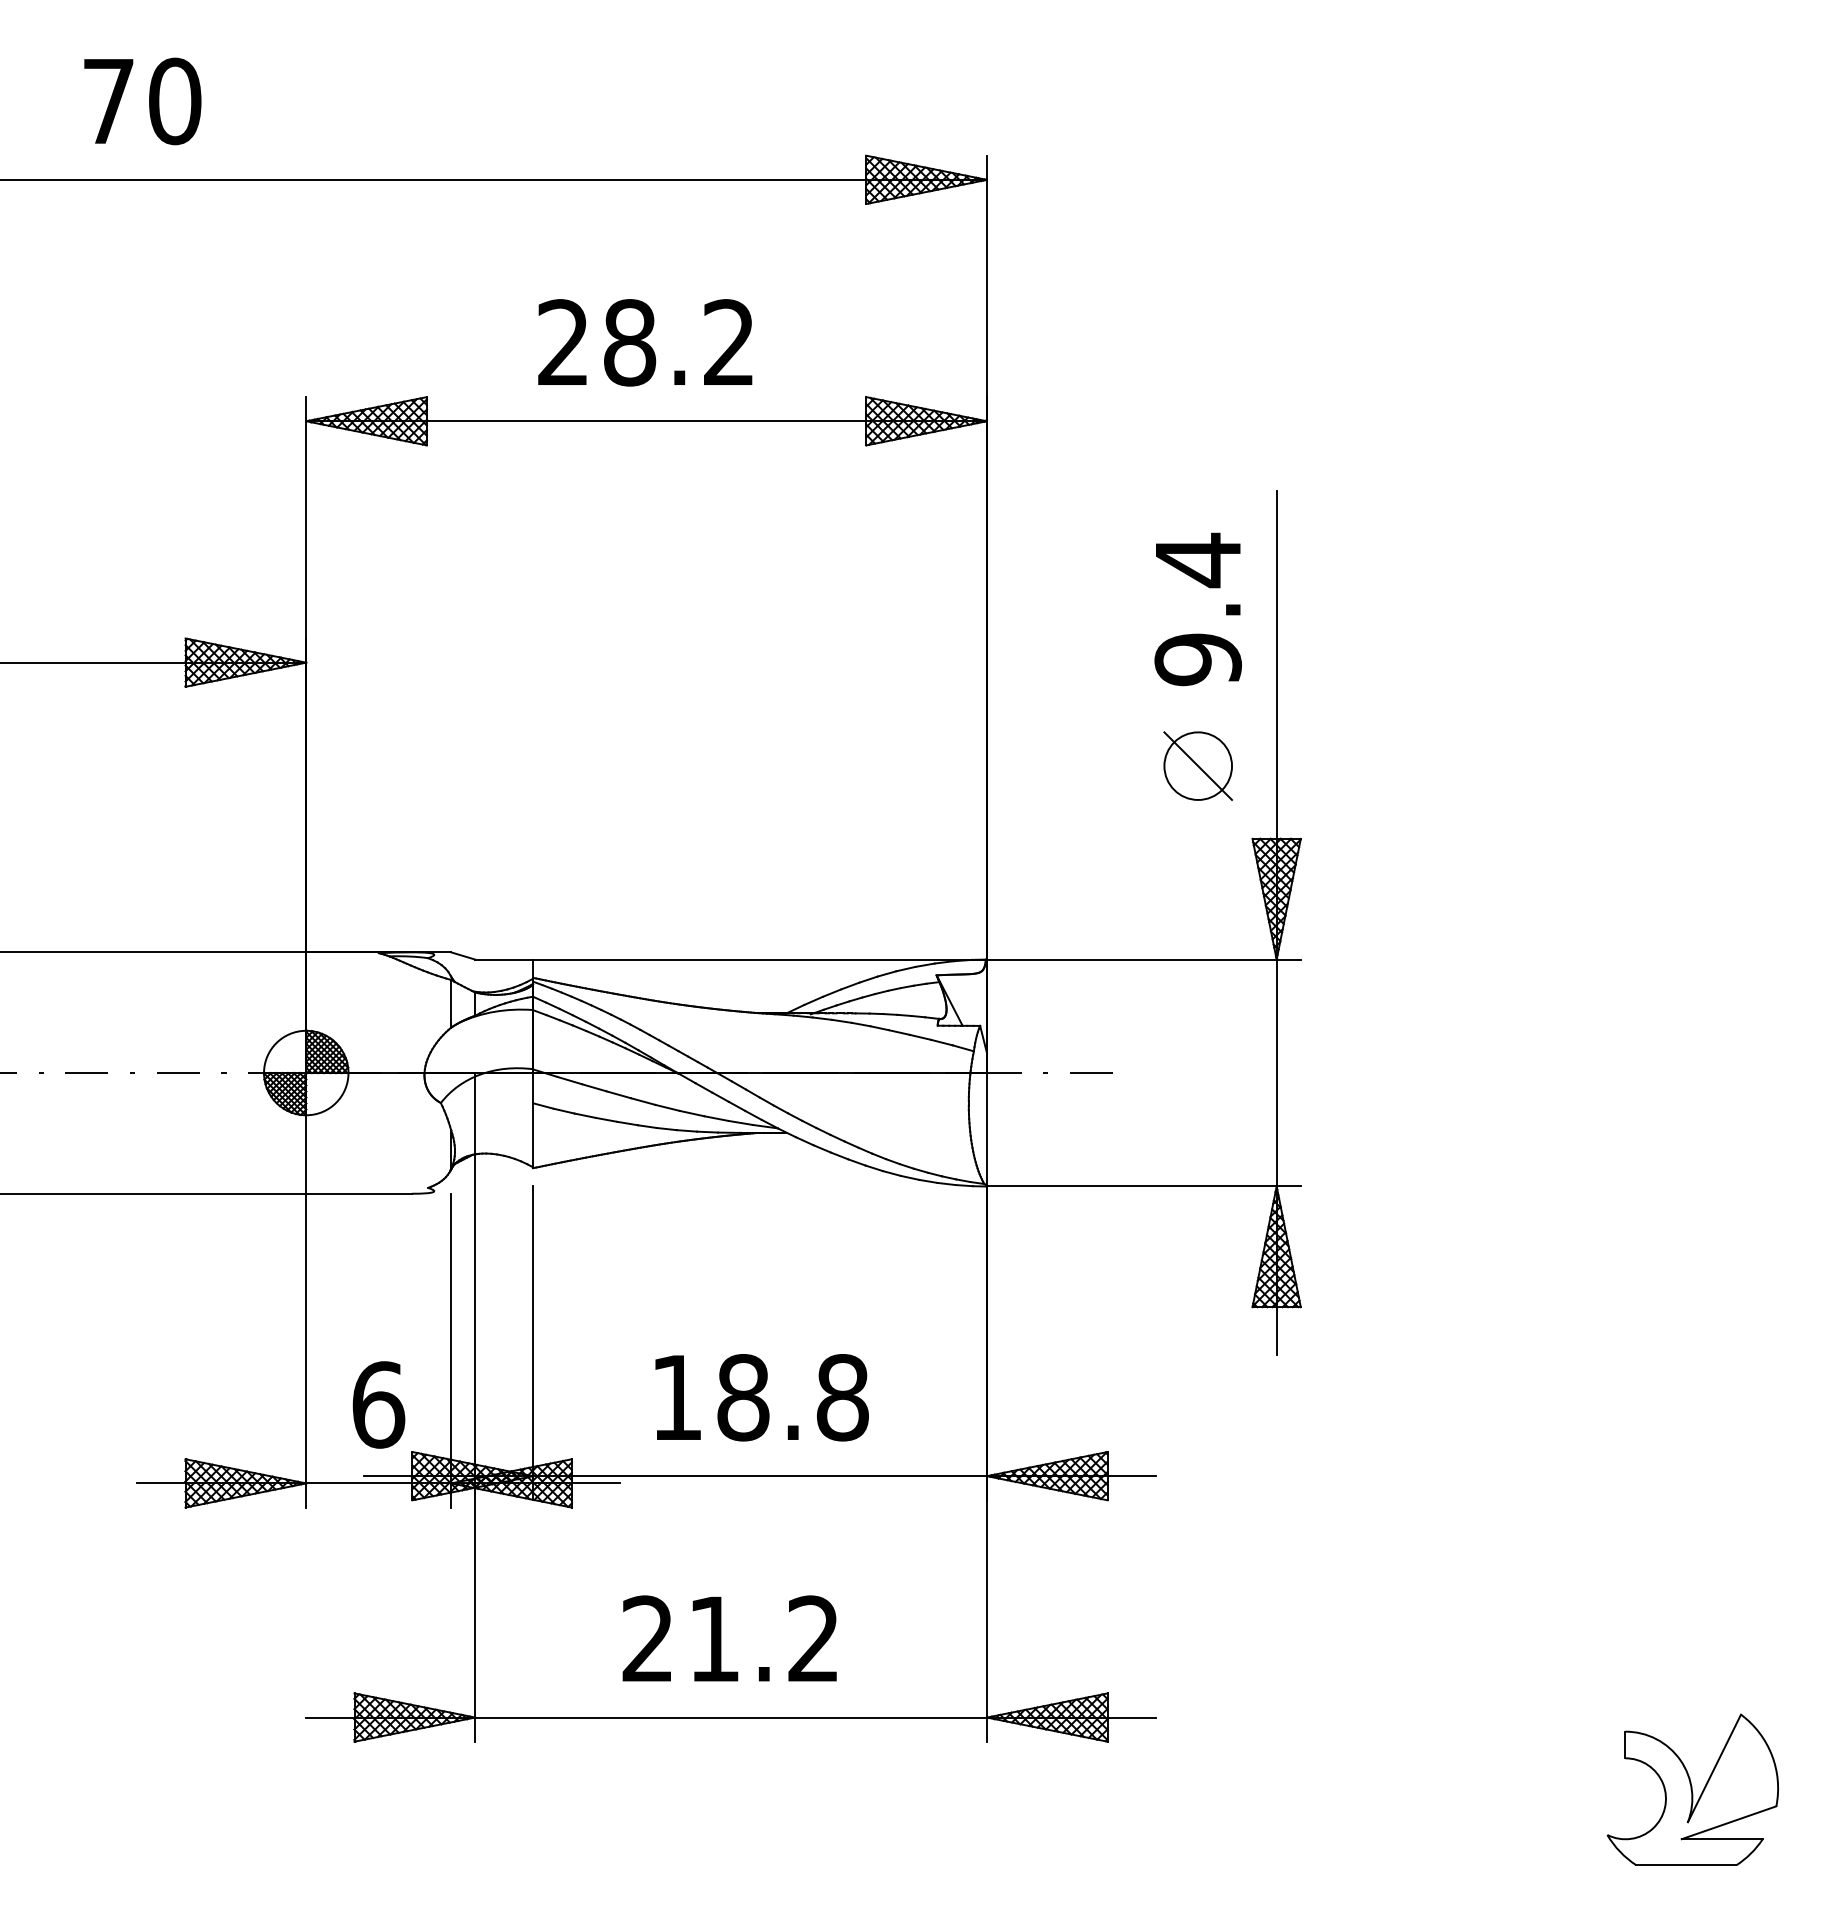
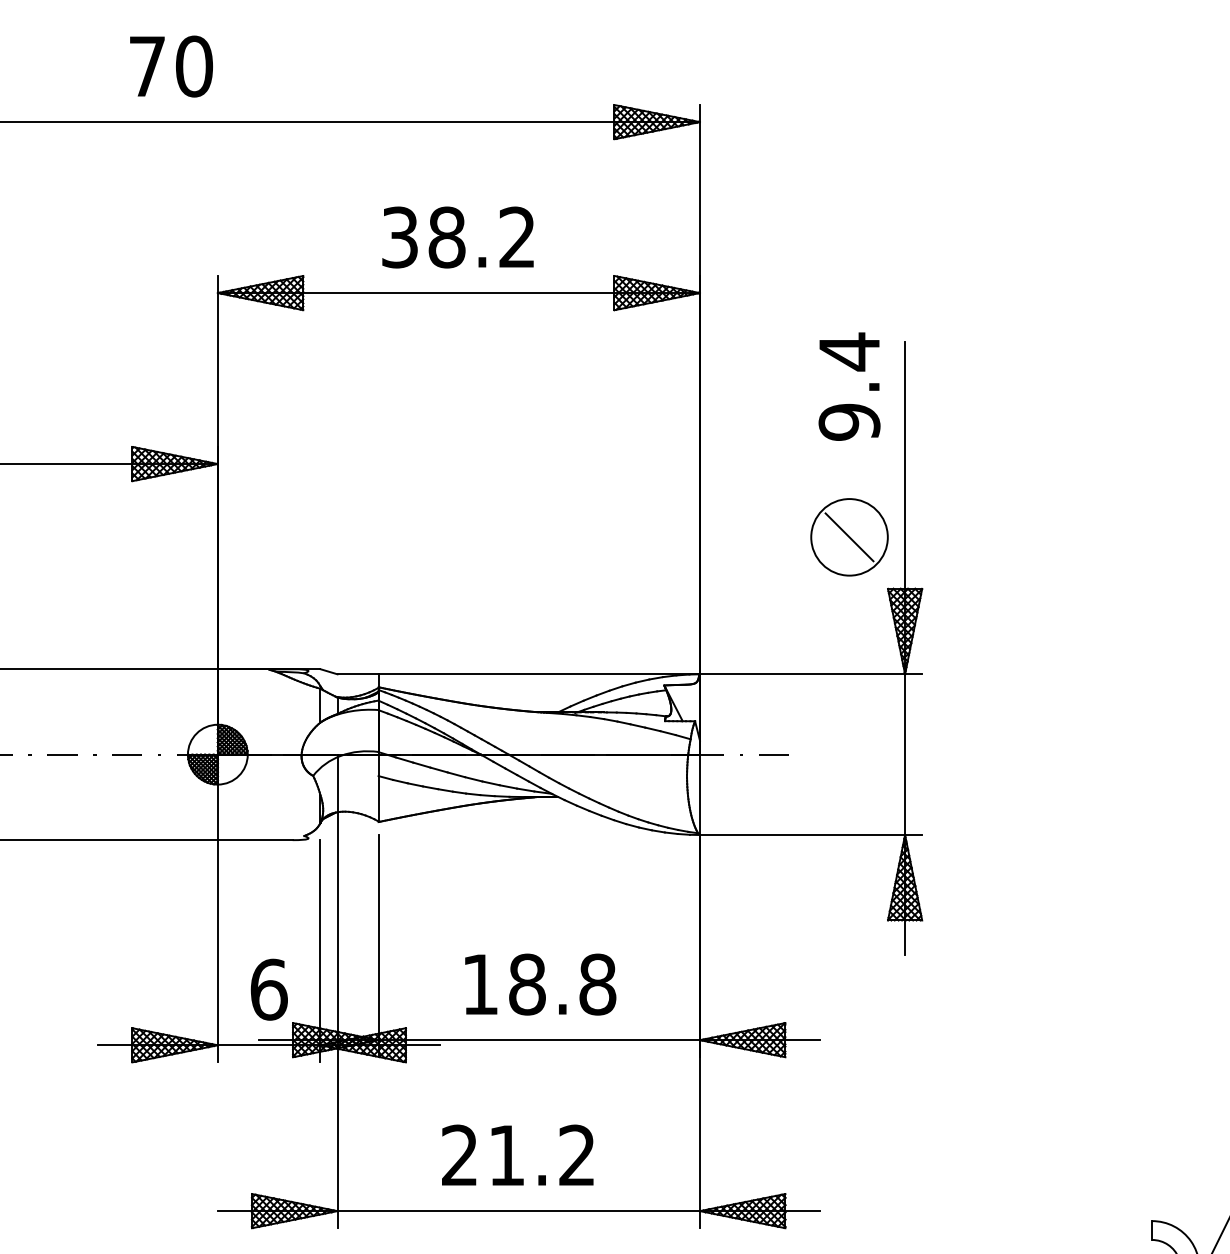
text: (142, 101) -> (171, 66), moved
text: (563, 342) -> (400, 237), 28.2 -> 38.2
text: (1197, 609) -> (849, 386), moved
circle: (1198, 765) -> (849, 536), size x1.6

